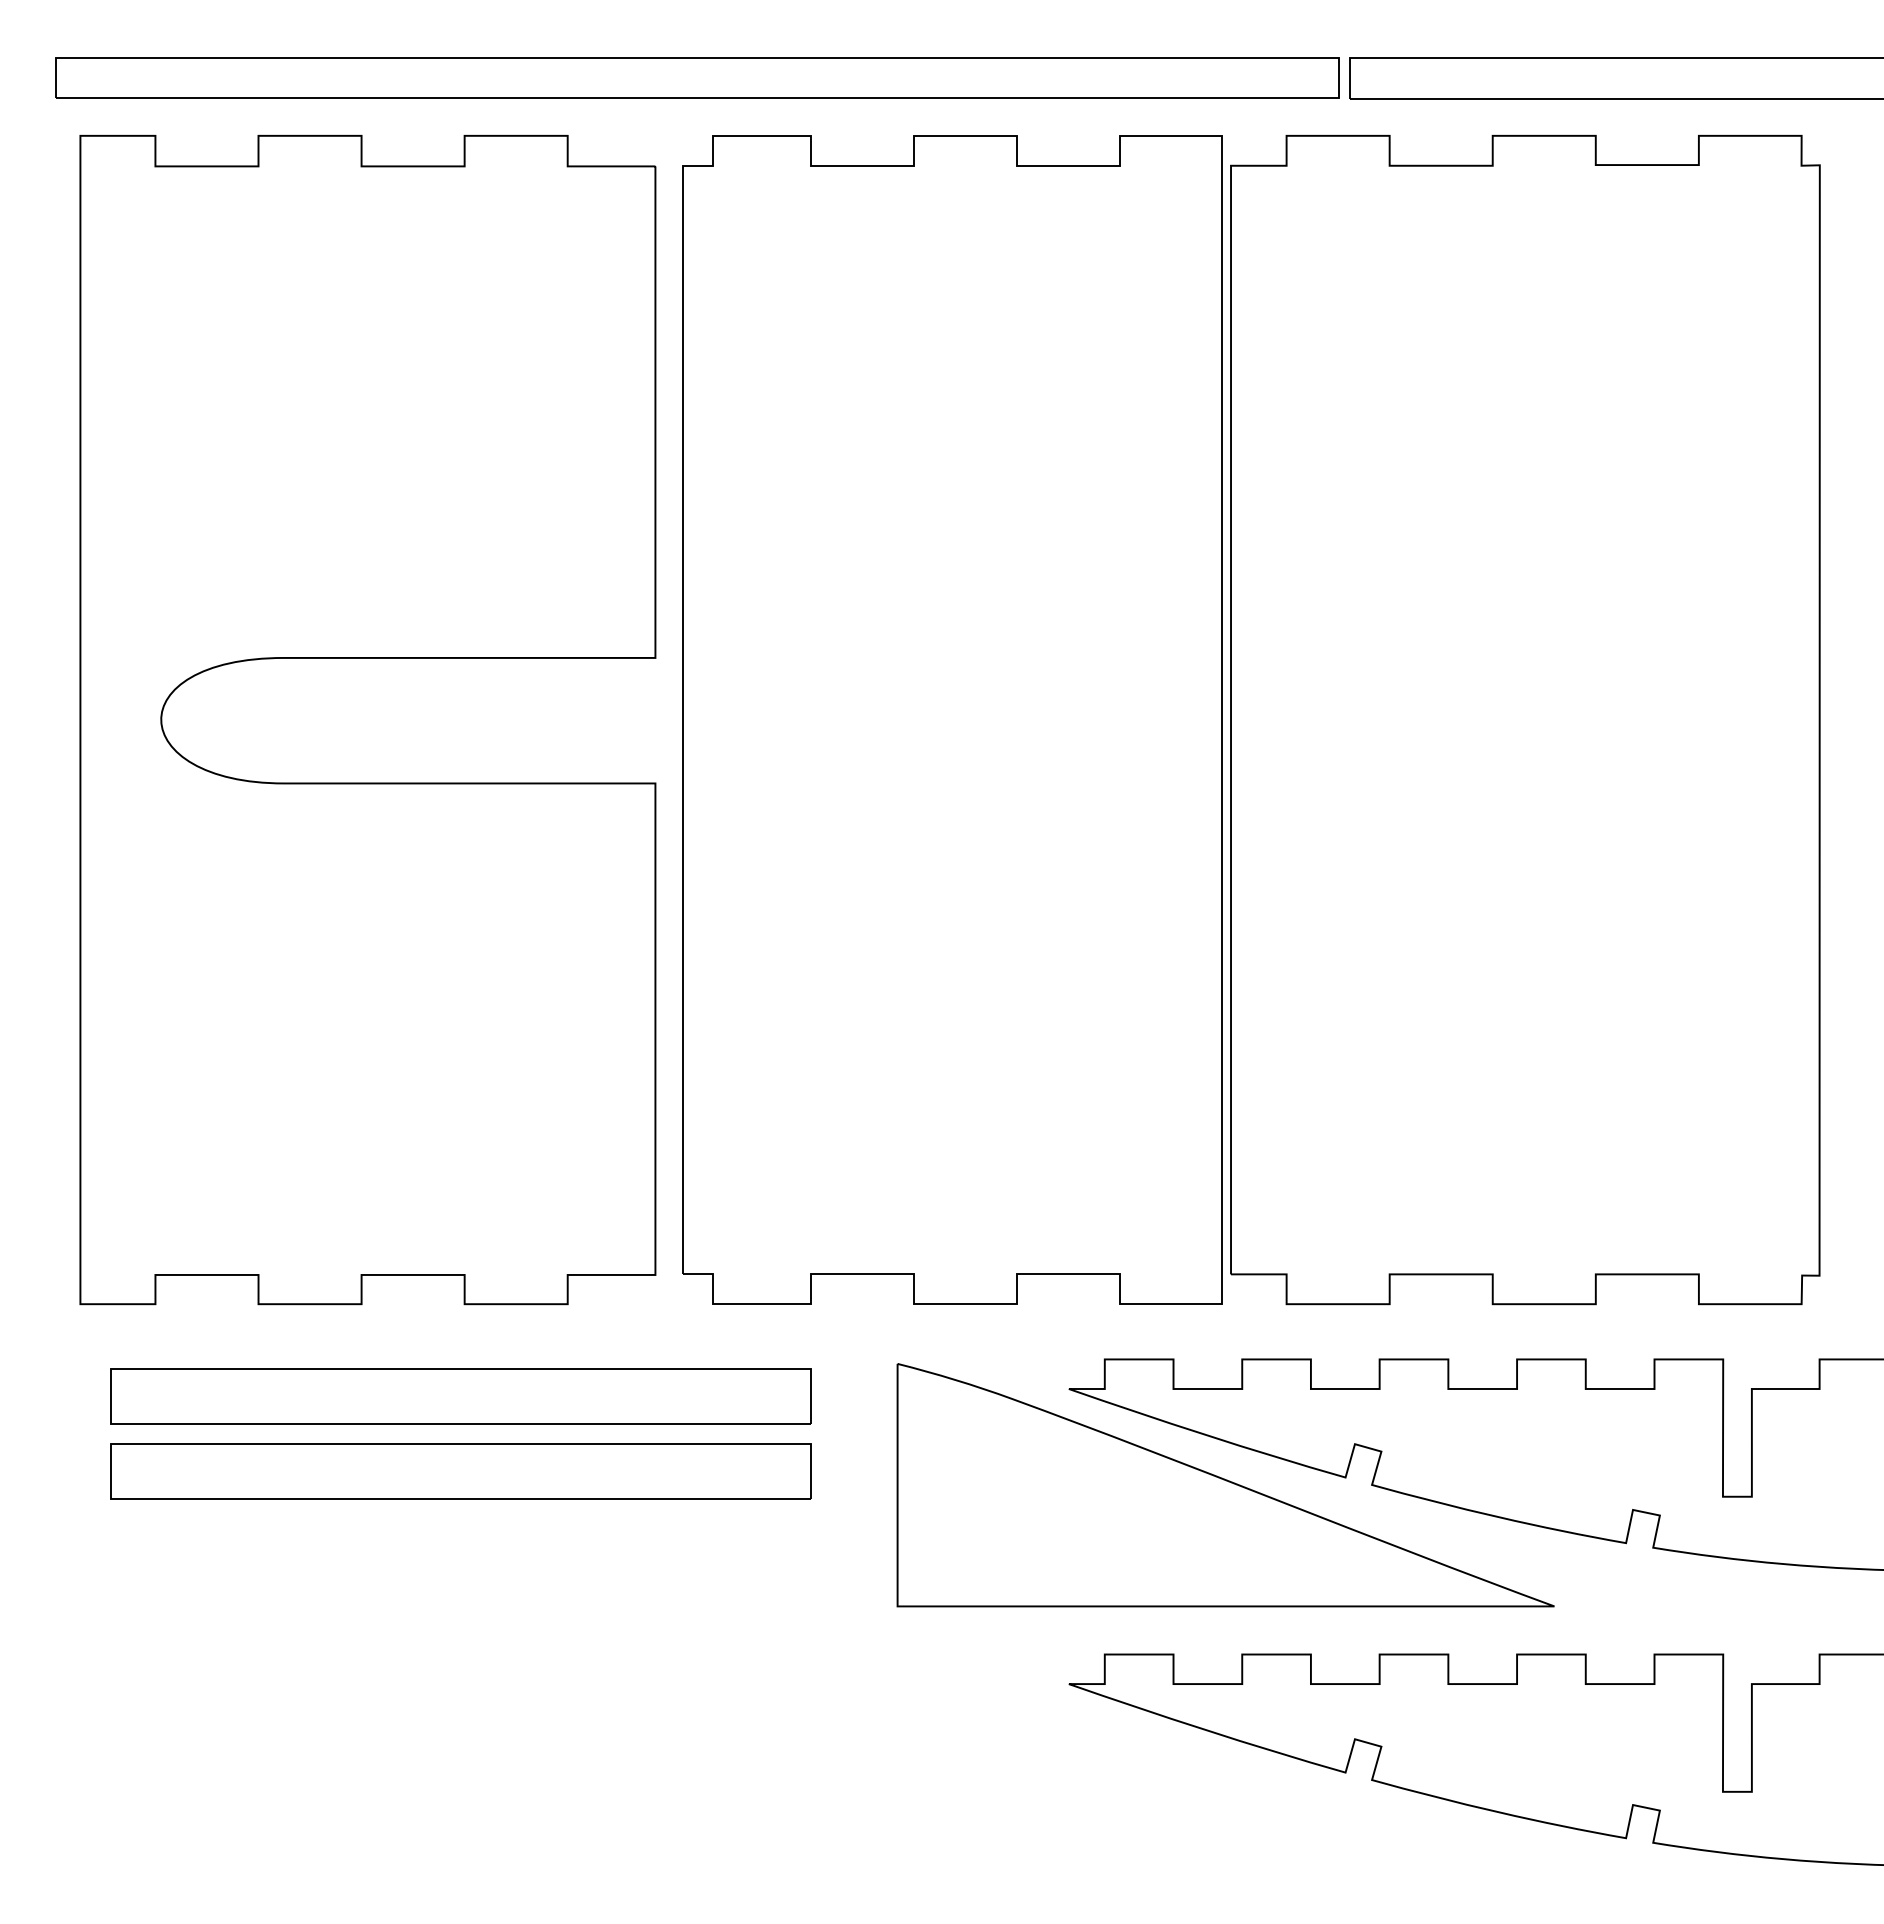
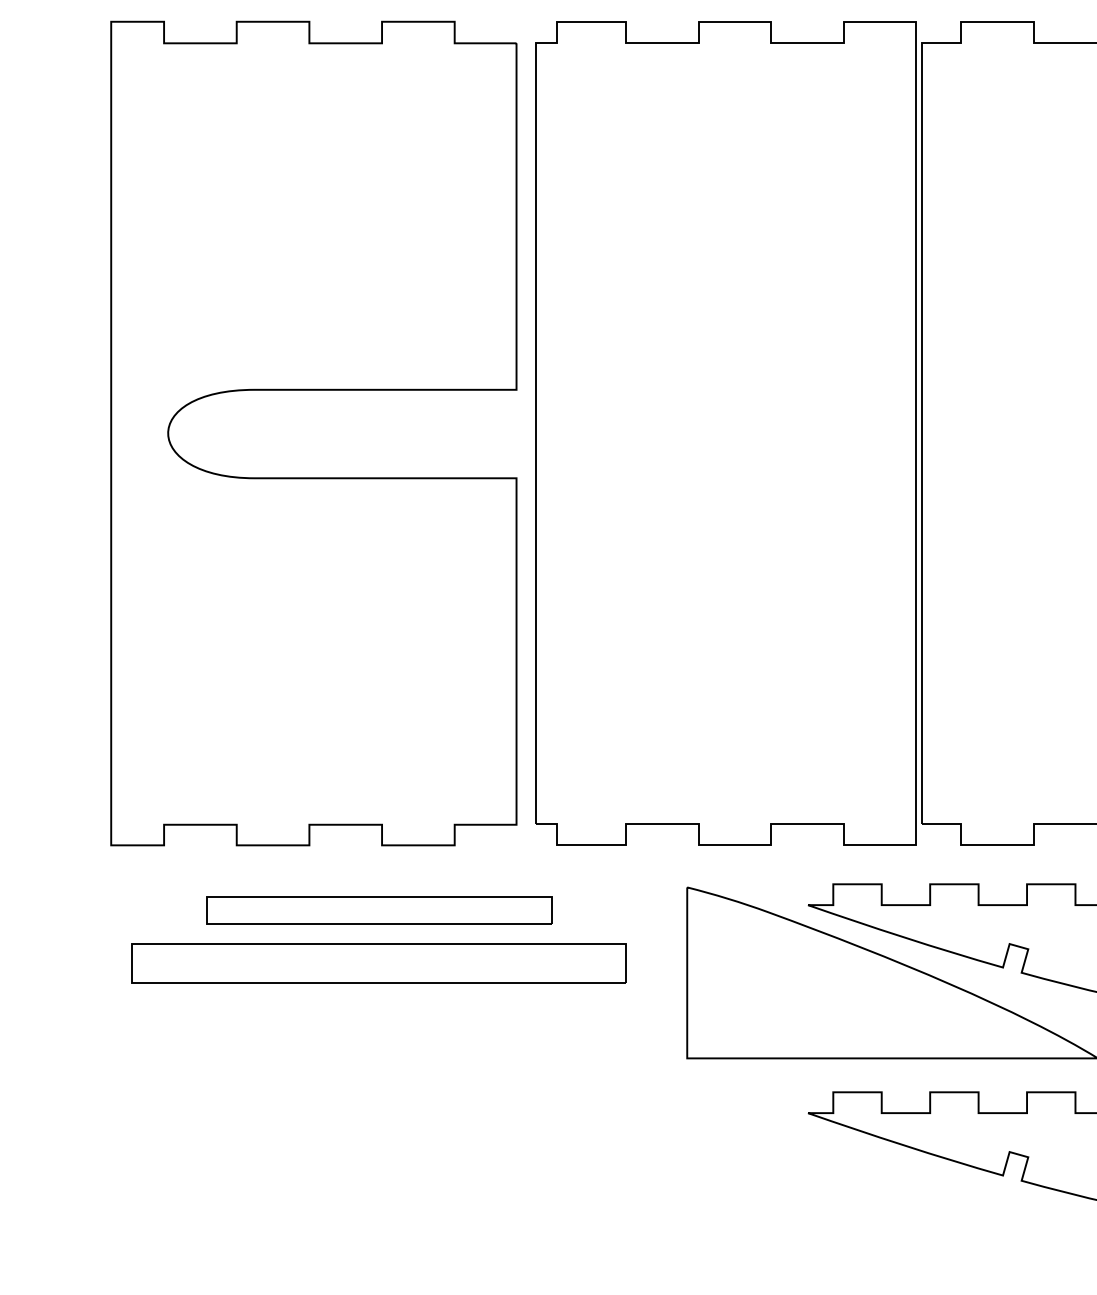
part: (460, 1396) -> (379, 910), size x0.7

